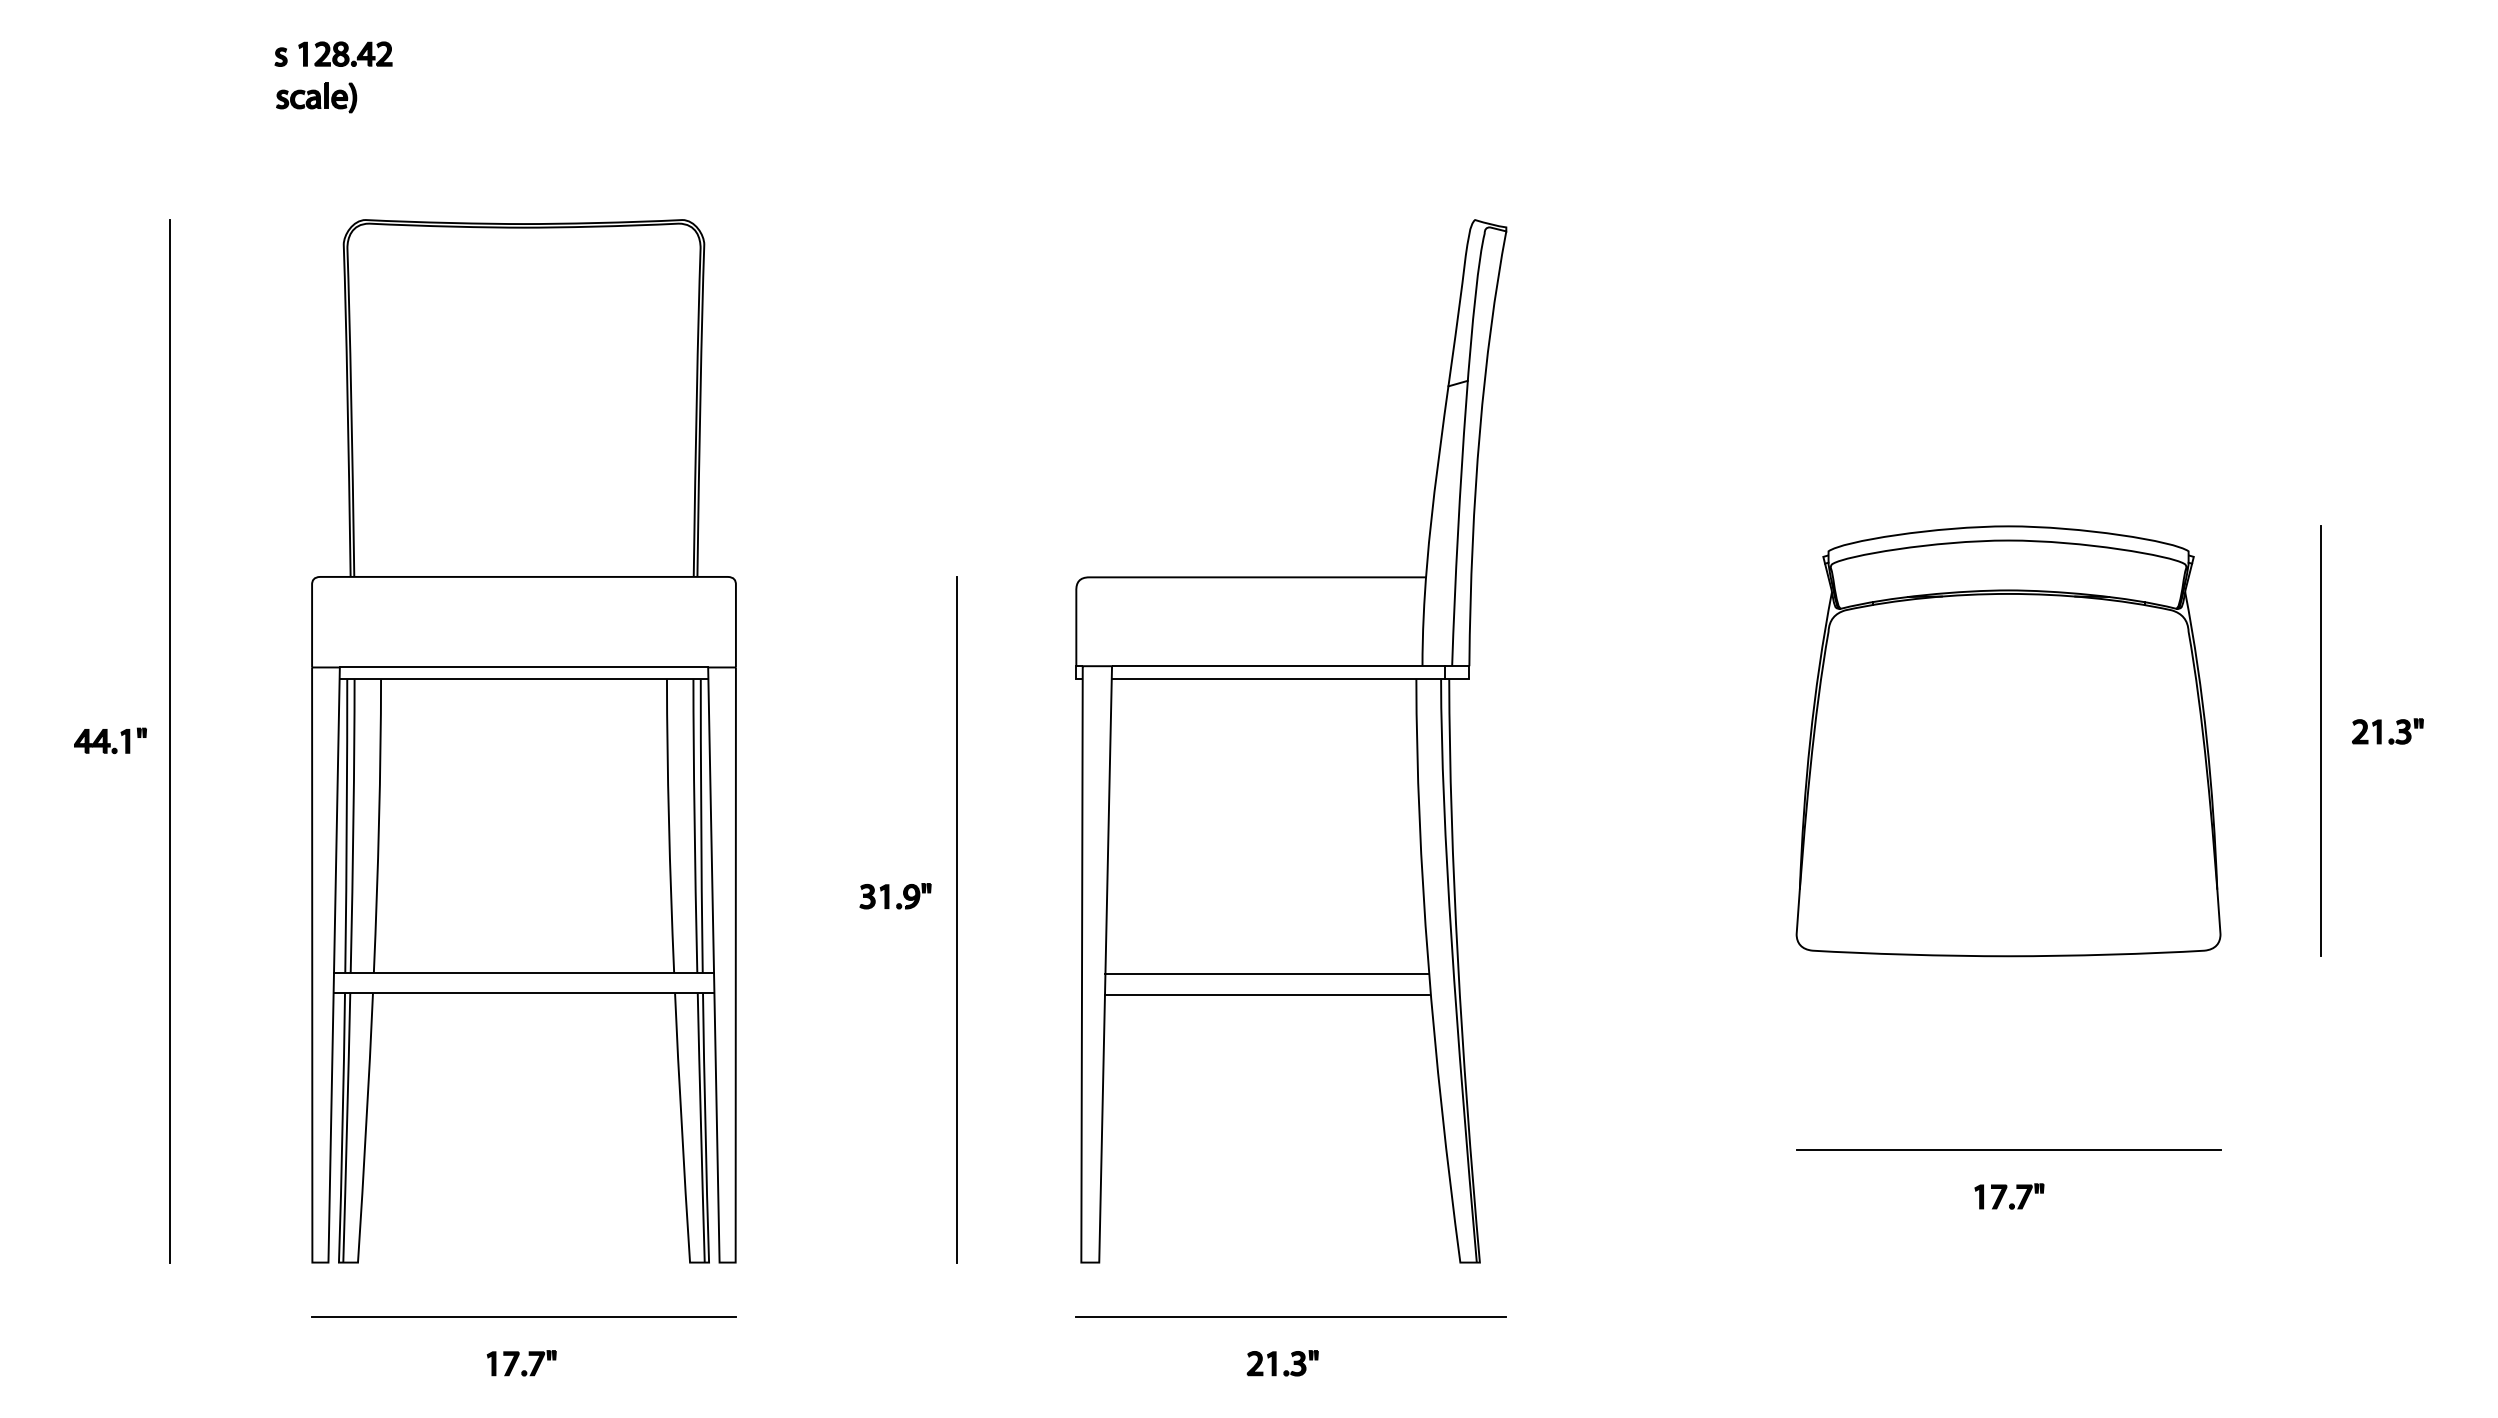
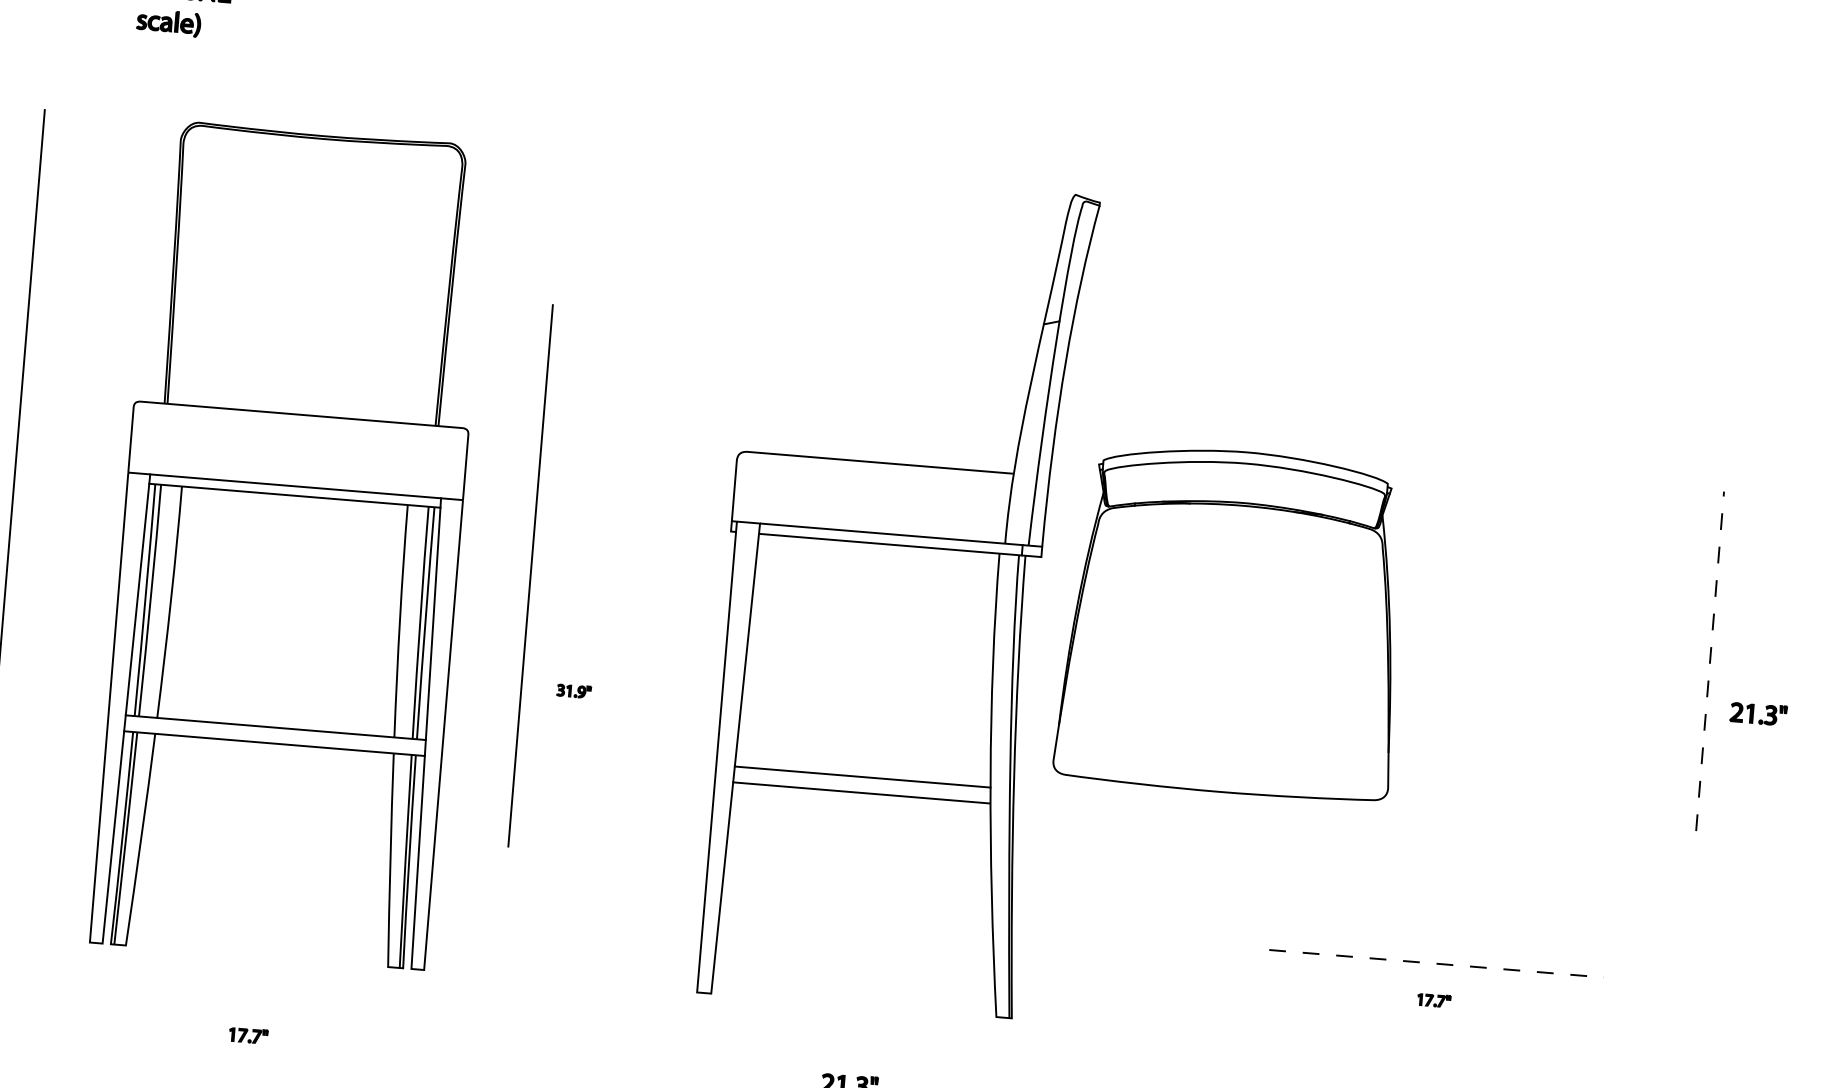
part: (2387, 731) -> (1758, 713), moved
part: (2008, 741) -> (1233, 622), moved
line: (2321, 741) -> (1710, 661), solid -> dashed
part: (895, 896) -> (574, 691), size x0.6
line: (956, 919) -> (530, 575), moved
line: (2008, 1149) -> (1436, 963), solid -> dashed
part: (2009, 1196) -> (1434, 1000), size x0.6
line: (523, 1316) -> (253, 998), removed
line: (1291, 1316) -> (859, 1048), removed
part: (521, 1363) -> (248, 1035), size x0.7

